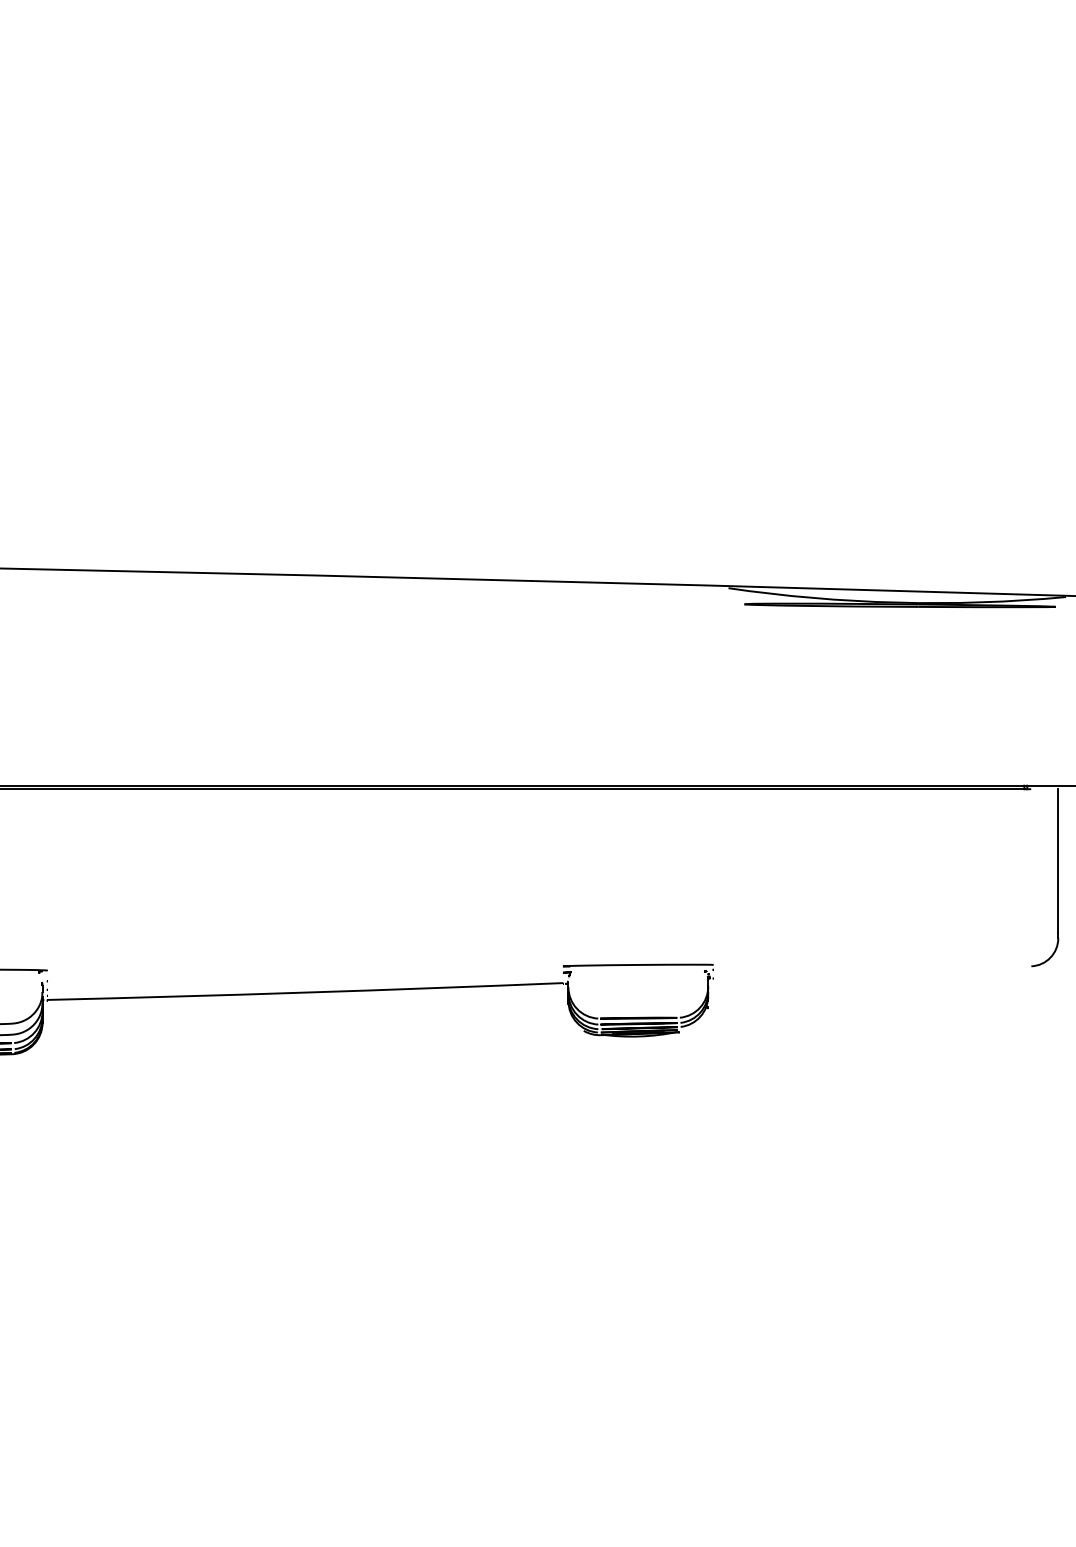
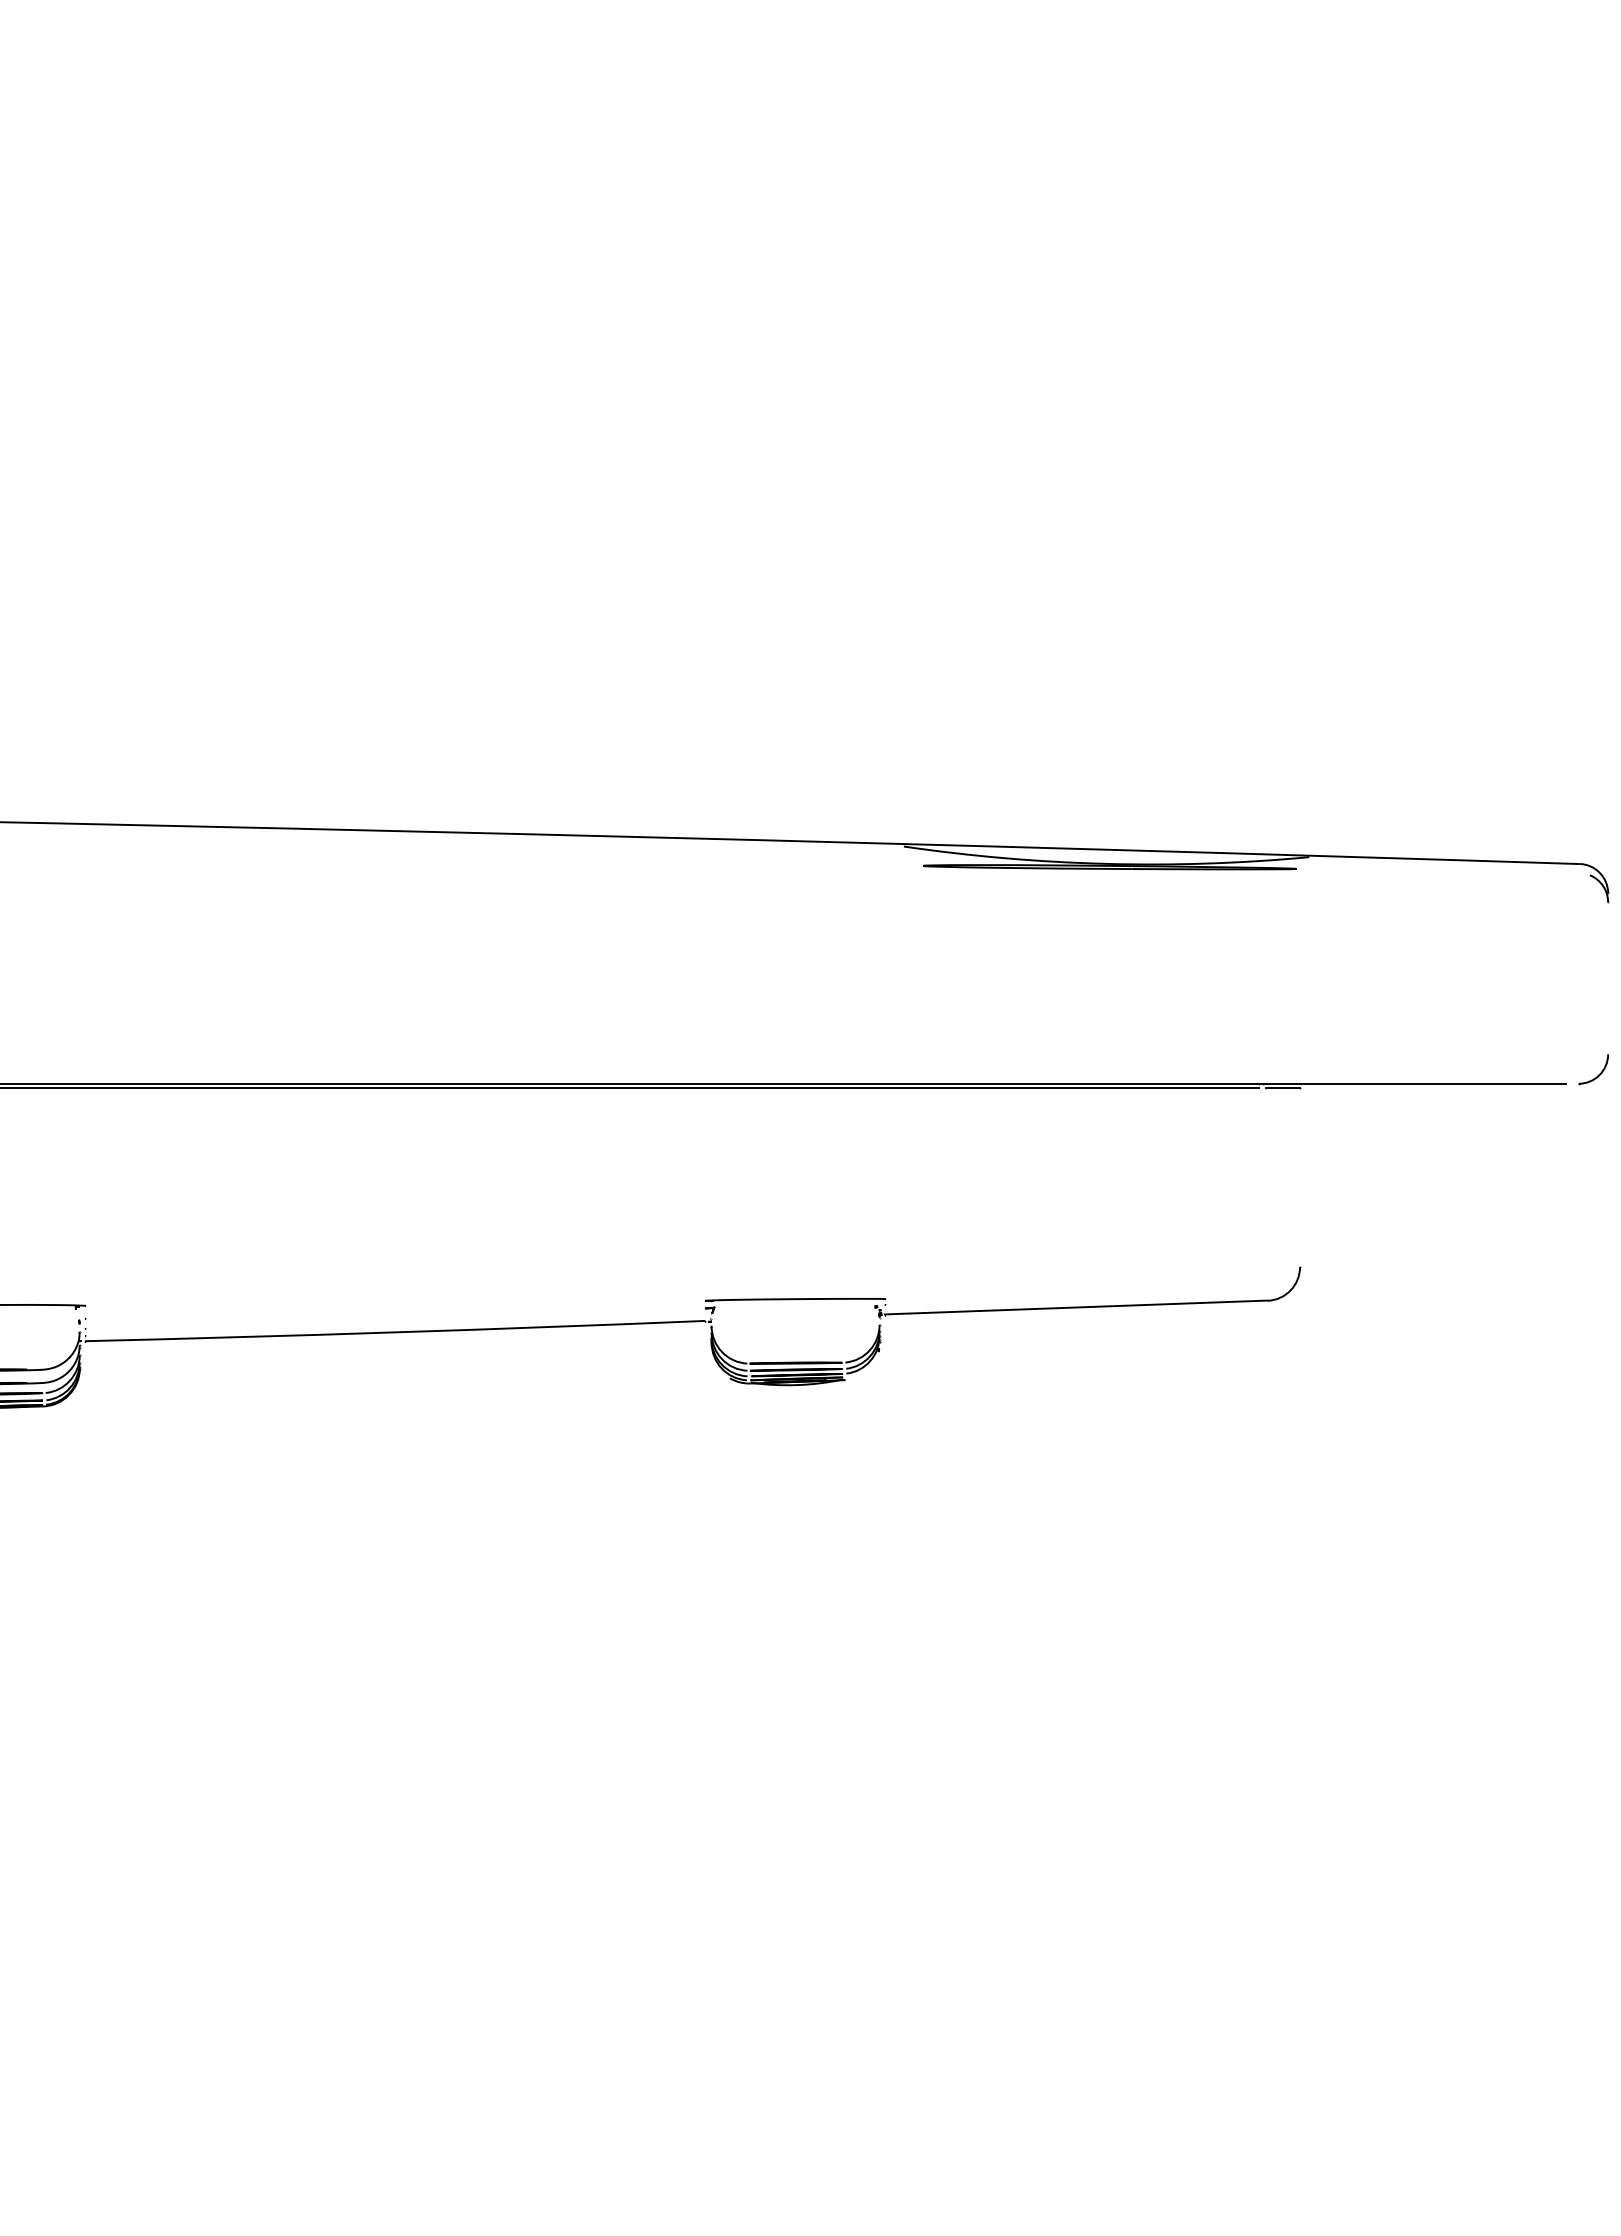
line: (1044, 789) -> (1283, 1088), added
line: (871, 971) -> (1075, 1307), added

